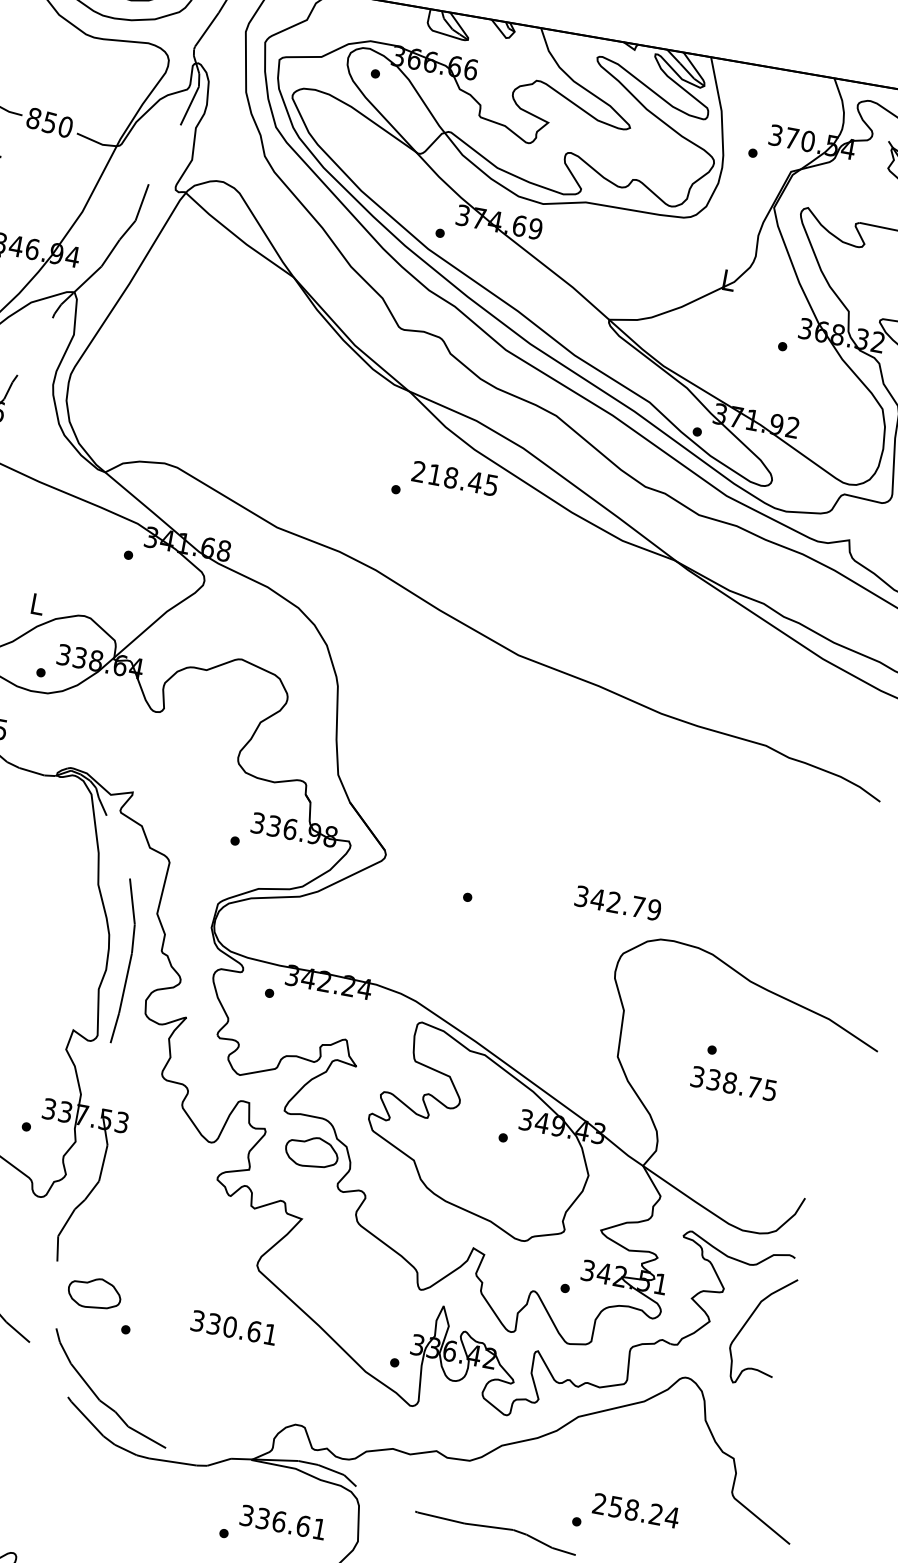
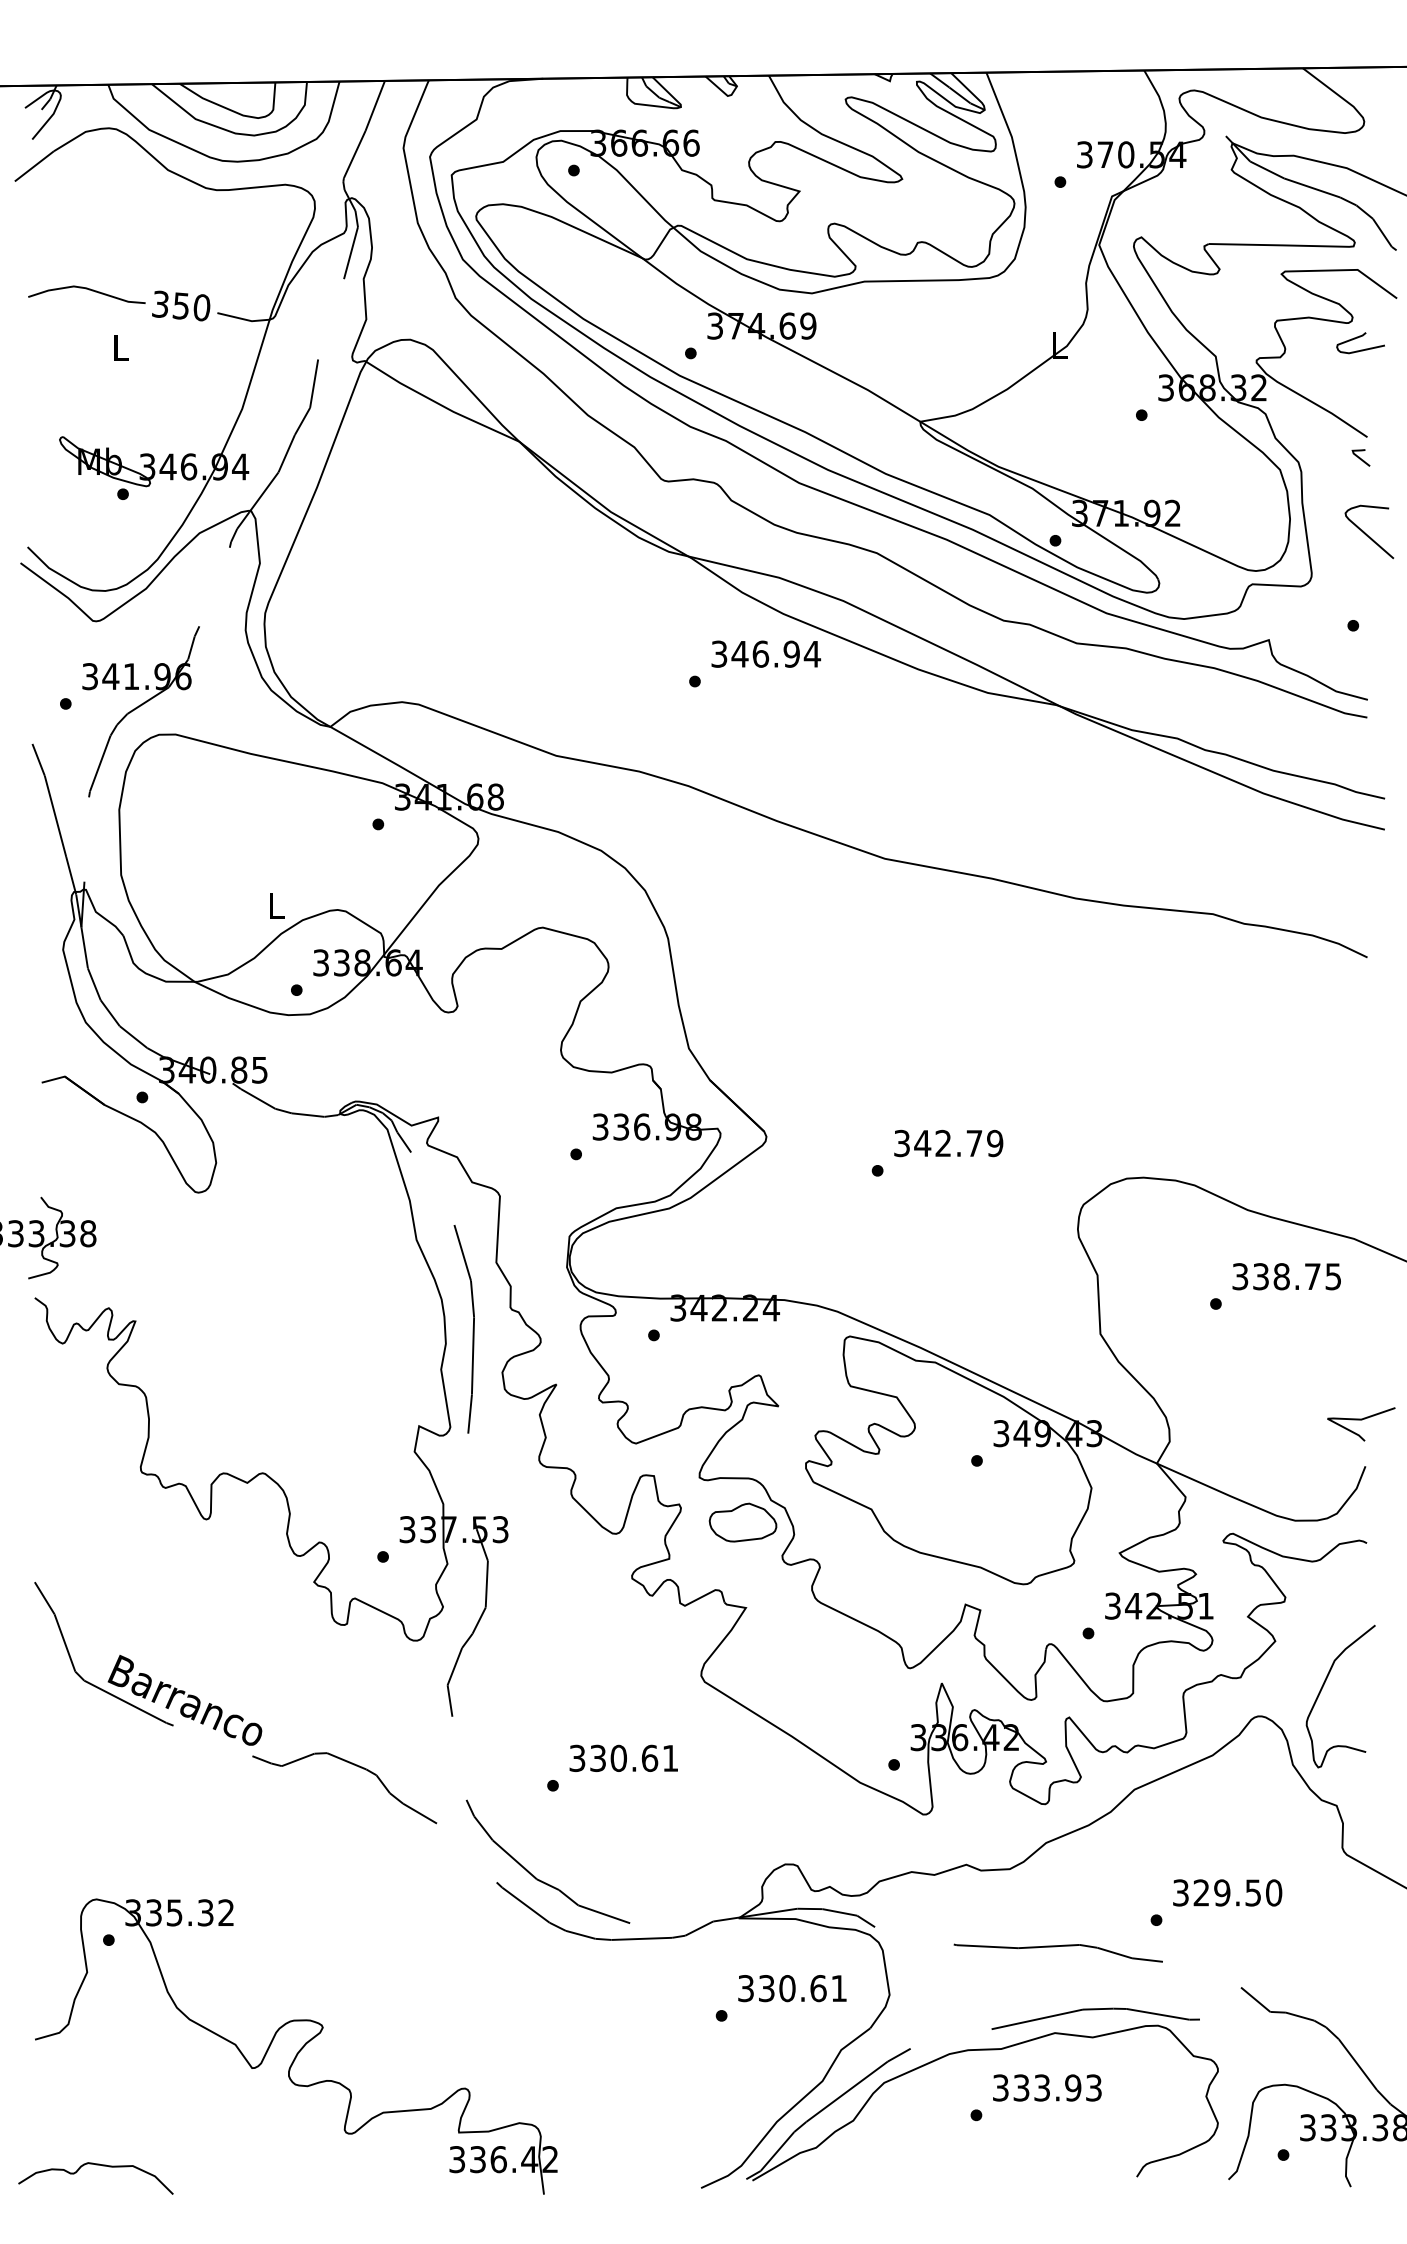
text: (33, 117) -> (160, 303), 850 -> 350
text: (455, 478) -> (766, 653), 218.45 -> 346.94
text: (618, 903) -> (948, 1143), moved
text: (733, 1083) -> (1286, 1276), moved
curve: (808, 1161) -> (1361, 1420), added
part: (94, 1293) -> (505, 1747), removed
curve: (748, 1320) -> (1323, 1687), moved
text: (233, 1327) -> (623, 1757), moved
text: (636, 1510) -> (1227, 1892), 258.24 -> 329.50
text: (279, 1521) -> (787, 1988), 336.61 -> 330.61

